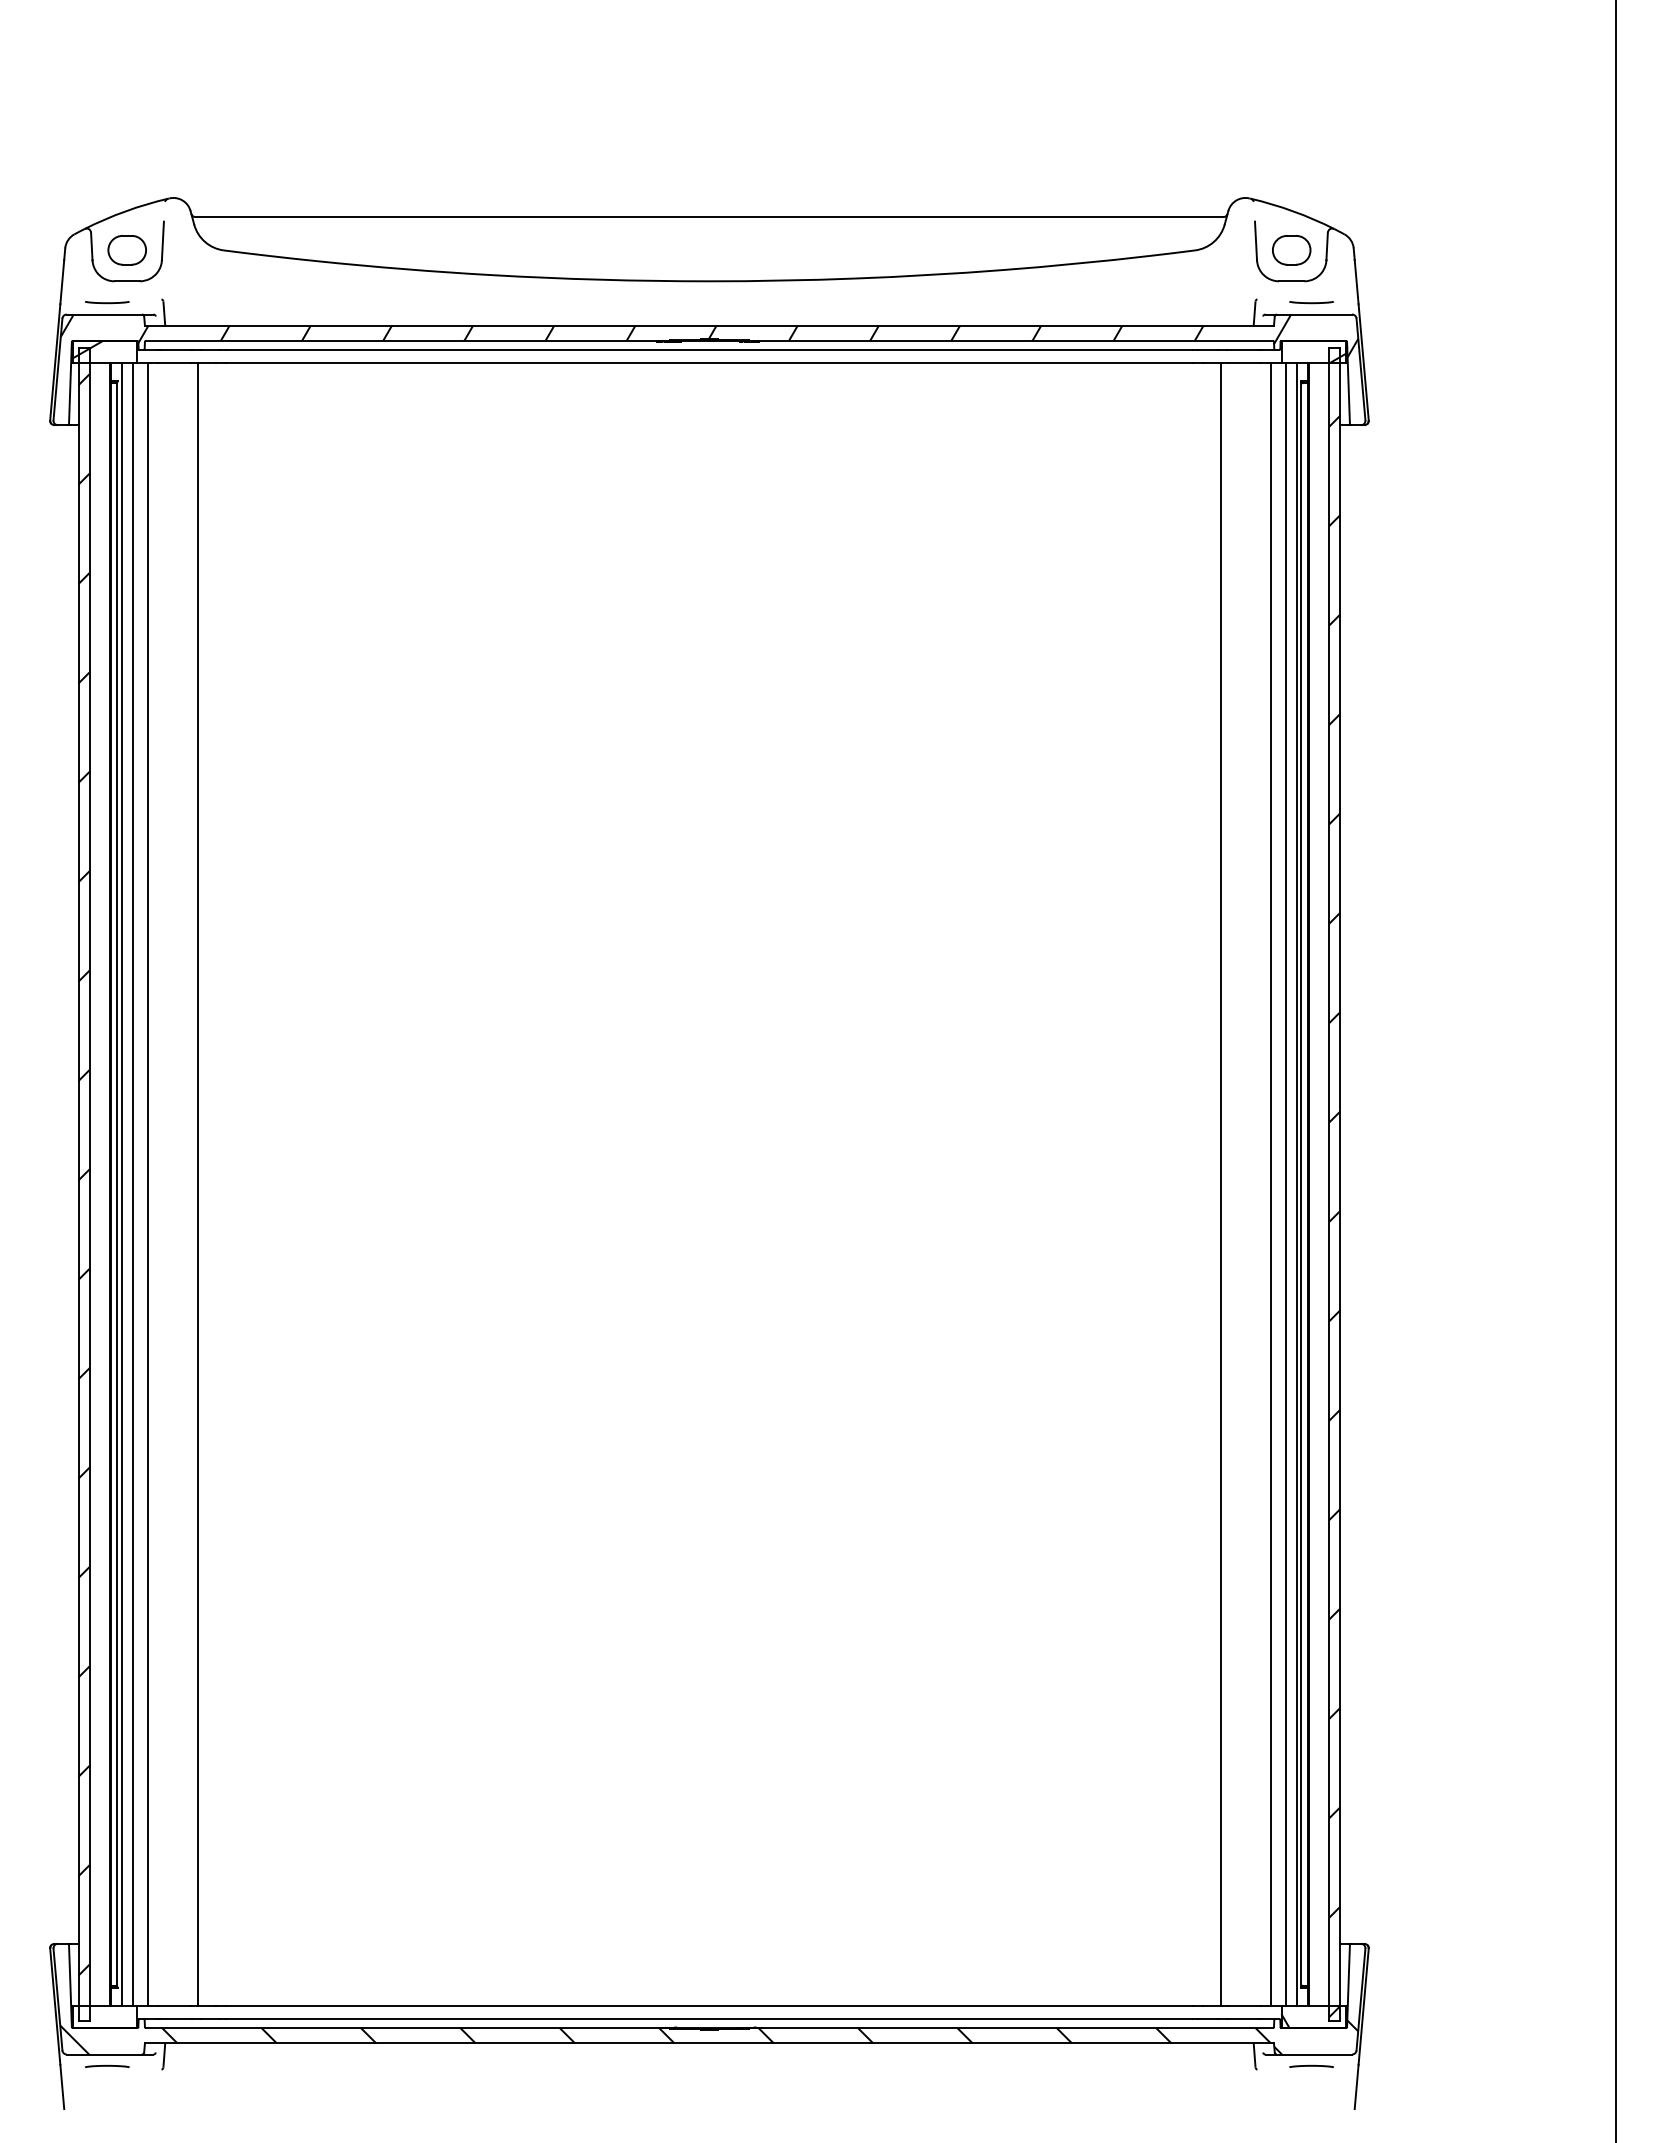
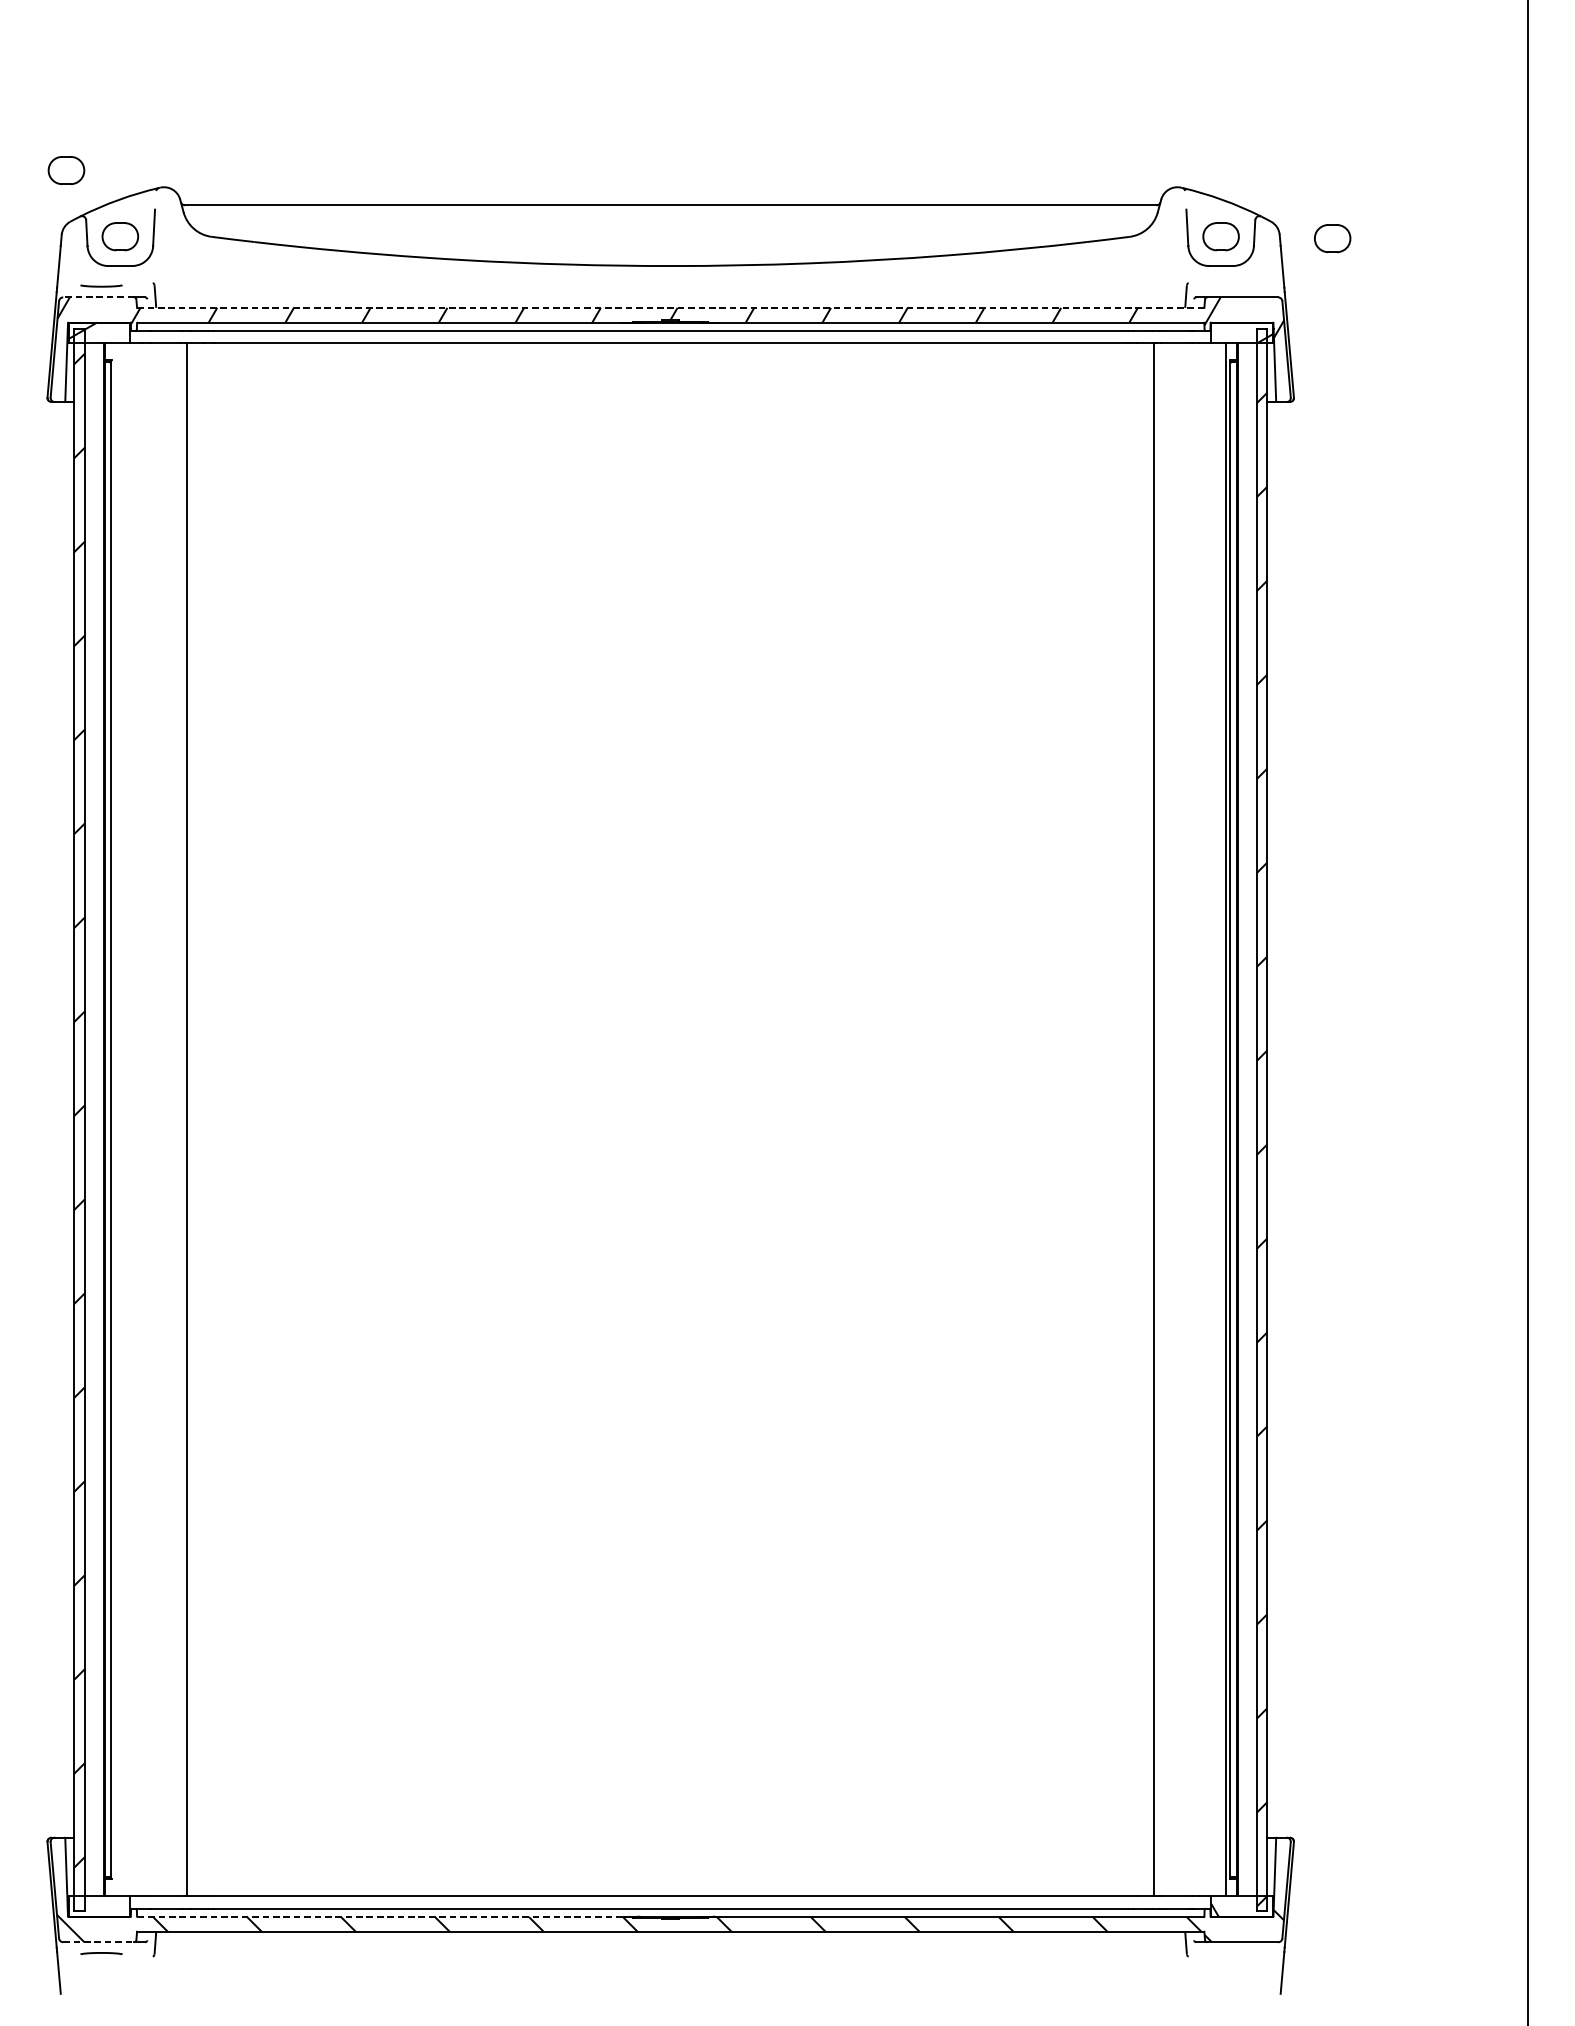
part: (69, 180) -> (65, 170), added
part: (1409, 252) -> (1332, 238), added
line: (1311, 302) -> (1239, 286), removed
line: (104, 314) -> (98, 297), solid -> dashed
line: (709, 325) -> (670, 307), solid -> dashed
line: (121, 1184) -> (114, 1119), removed
line: (133, 1184) -> (126, 1119), removed
line: (148, 1184) -> (140, 1119), removed
line: (1270, 1184) -> (1201, 1119), removed
line: (1285, 1184) -> (1215, 1119), removed
line: (407, 2027) -> (385, 1916), solid -> dashed
line: (104, 2054) -> (98, 1942), solid -> dashed
curve: (1311, 2065) -> (1239, 1952), removed

